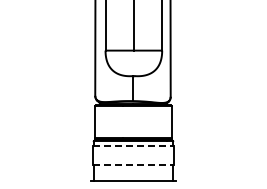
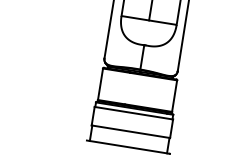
line: (133, 145) -> (133, 112), dashed -> solid
line: (133, 164) -> (130, 131), dashed -> solid

